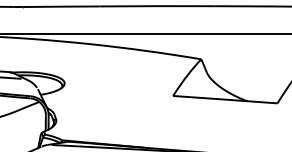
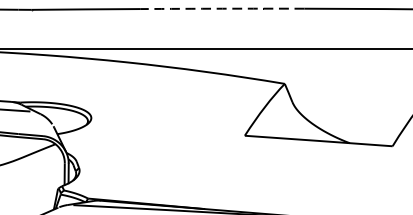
arc: (157, 6) -> (222, 9), solid -> dashed

